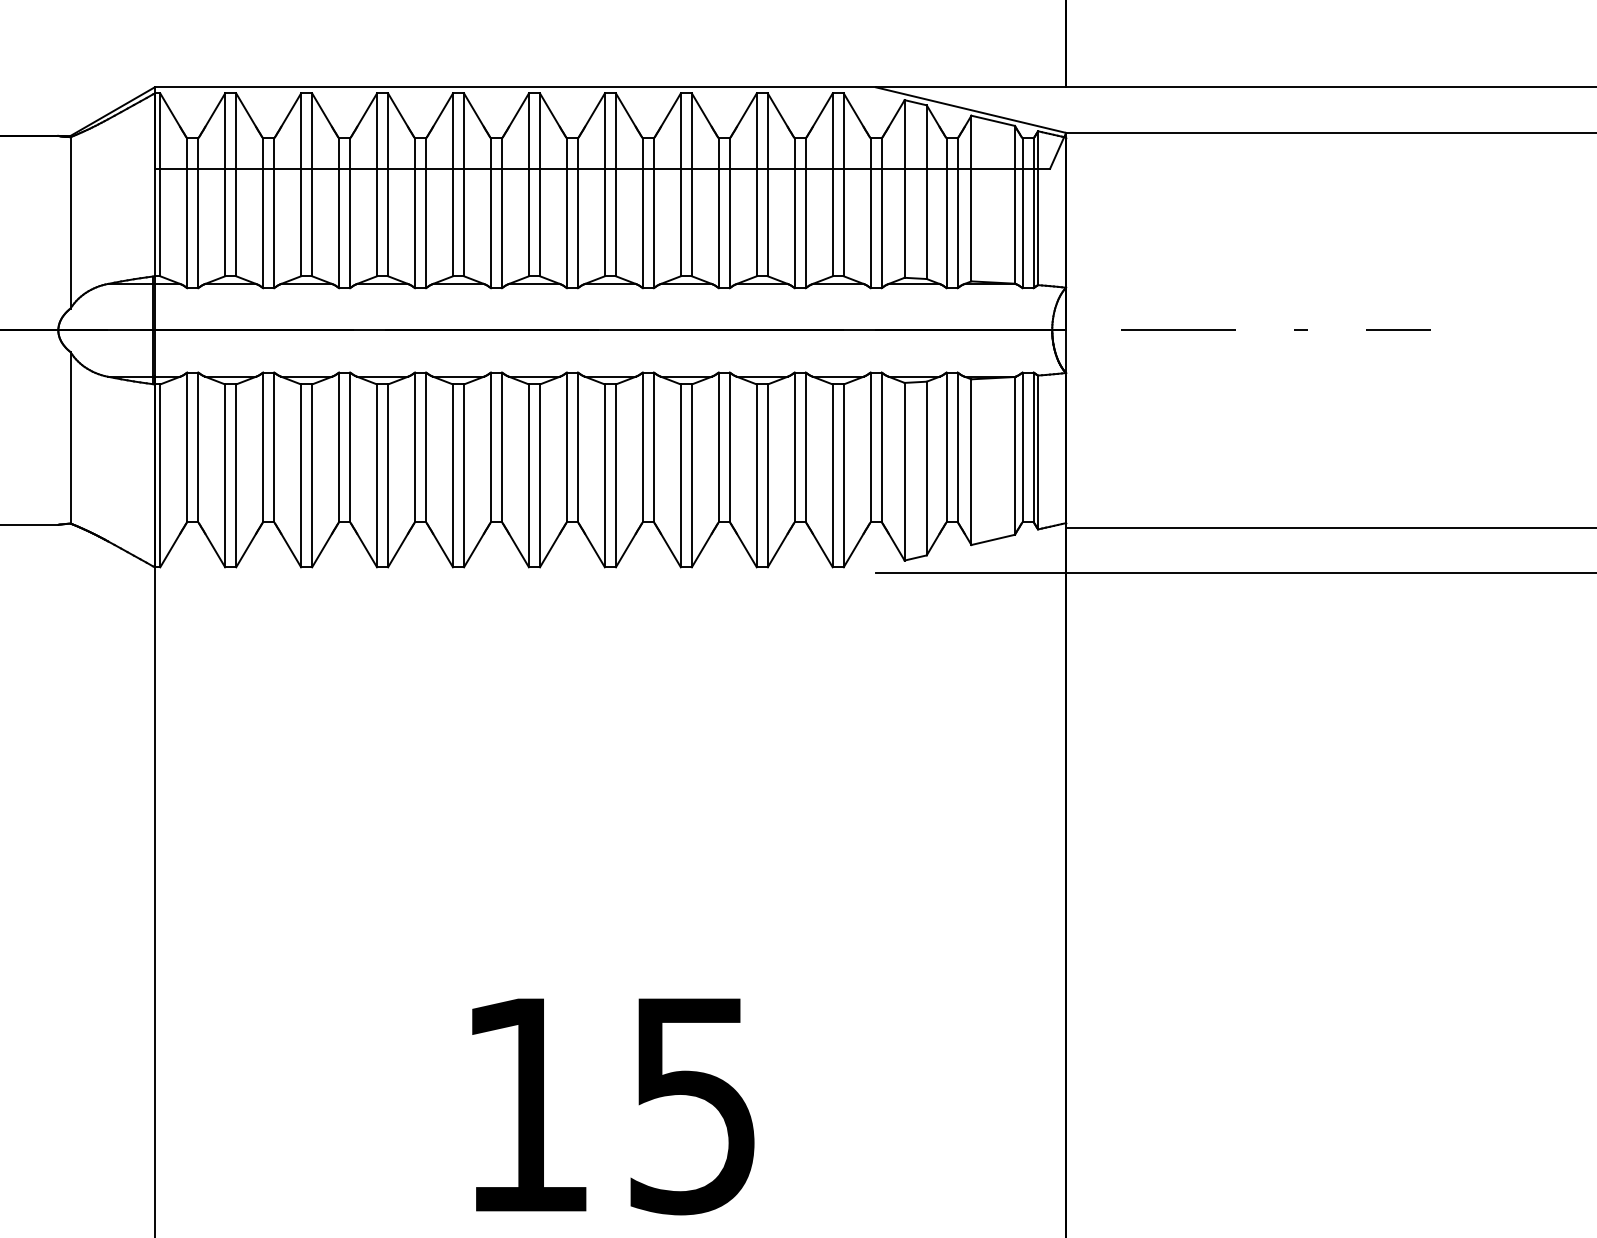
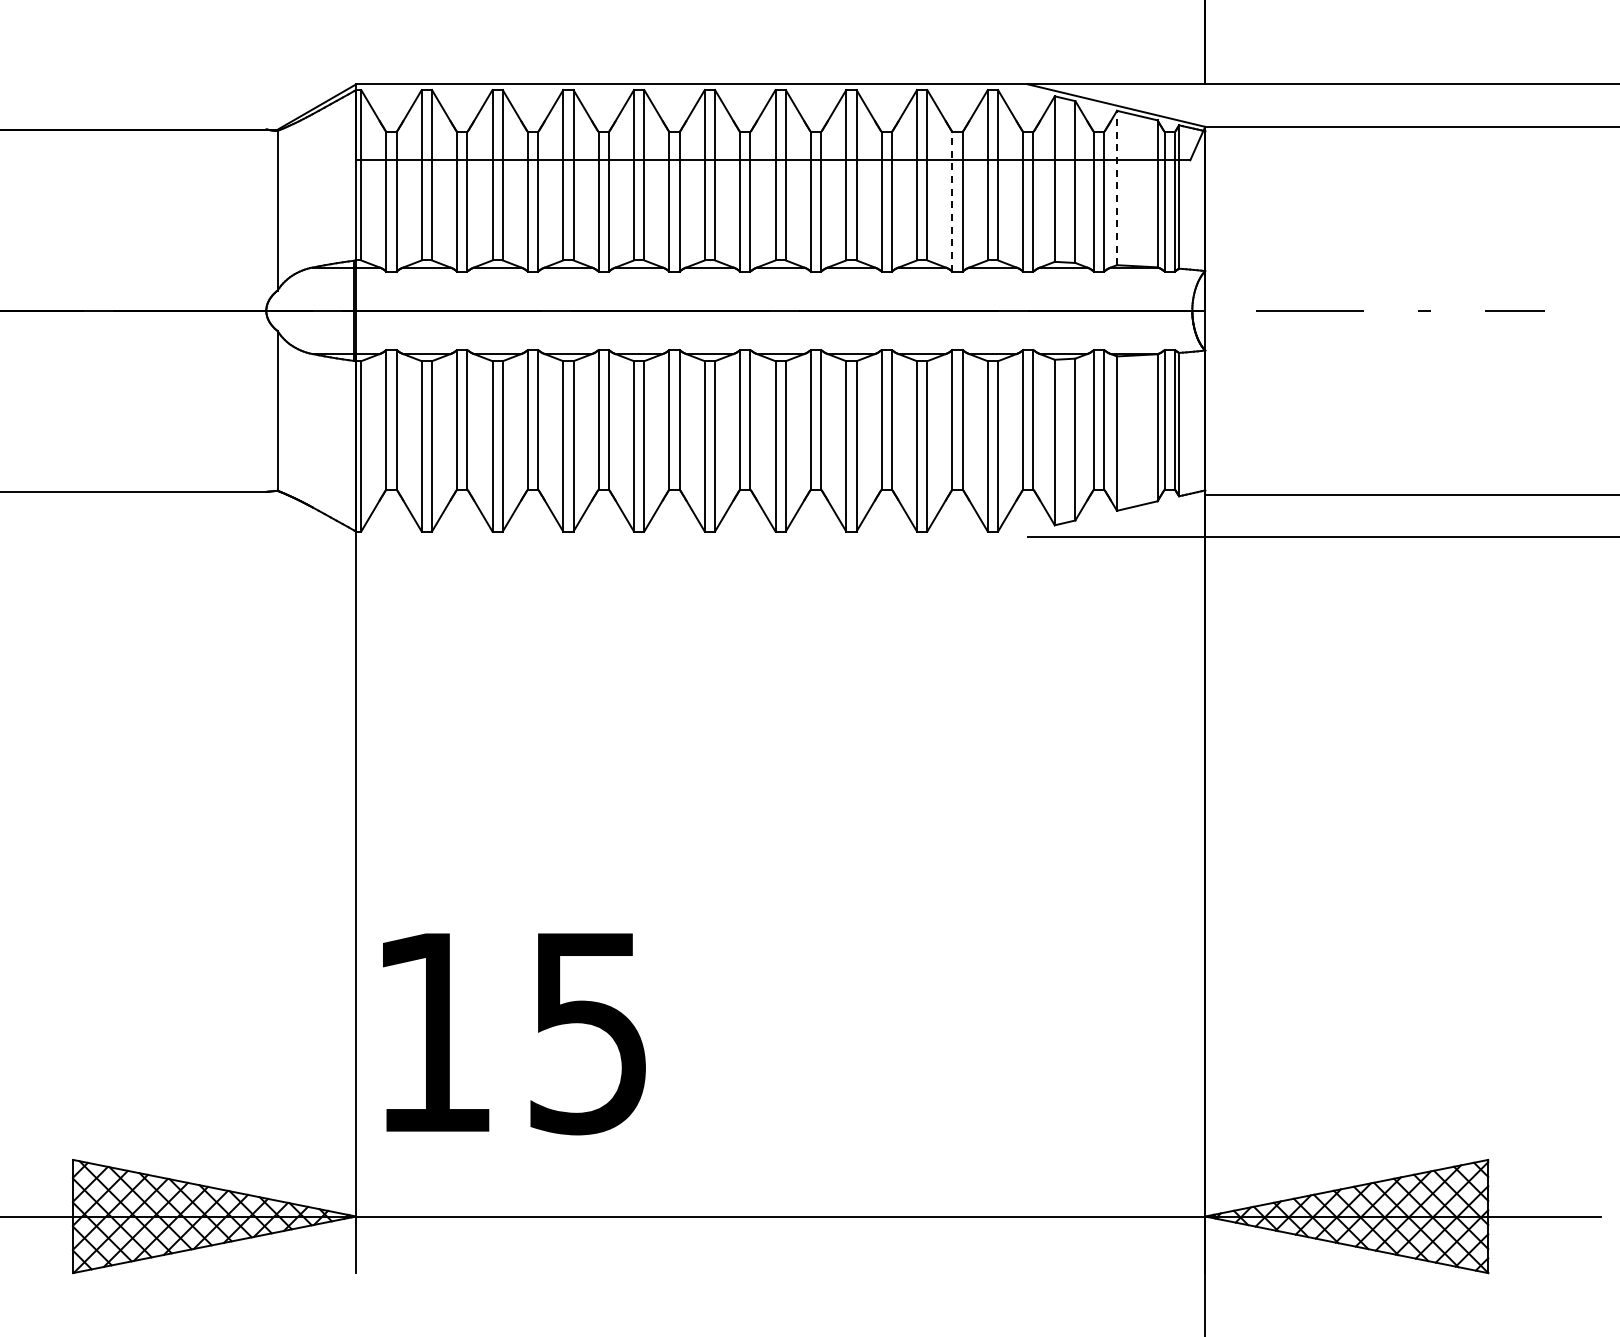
line: (971, 197) -> (1117, 187), solid -> dashed
line: (794, 213) -> (952, 201), solid -> dashed
text: (613, 1107) -> (514, 1034), moved

